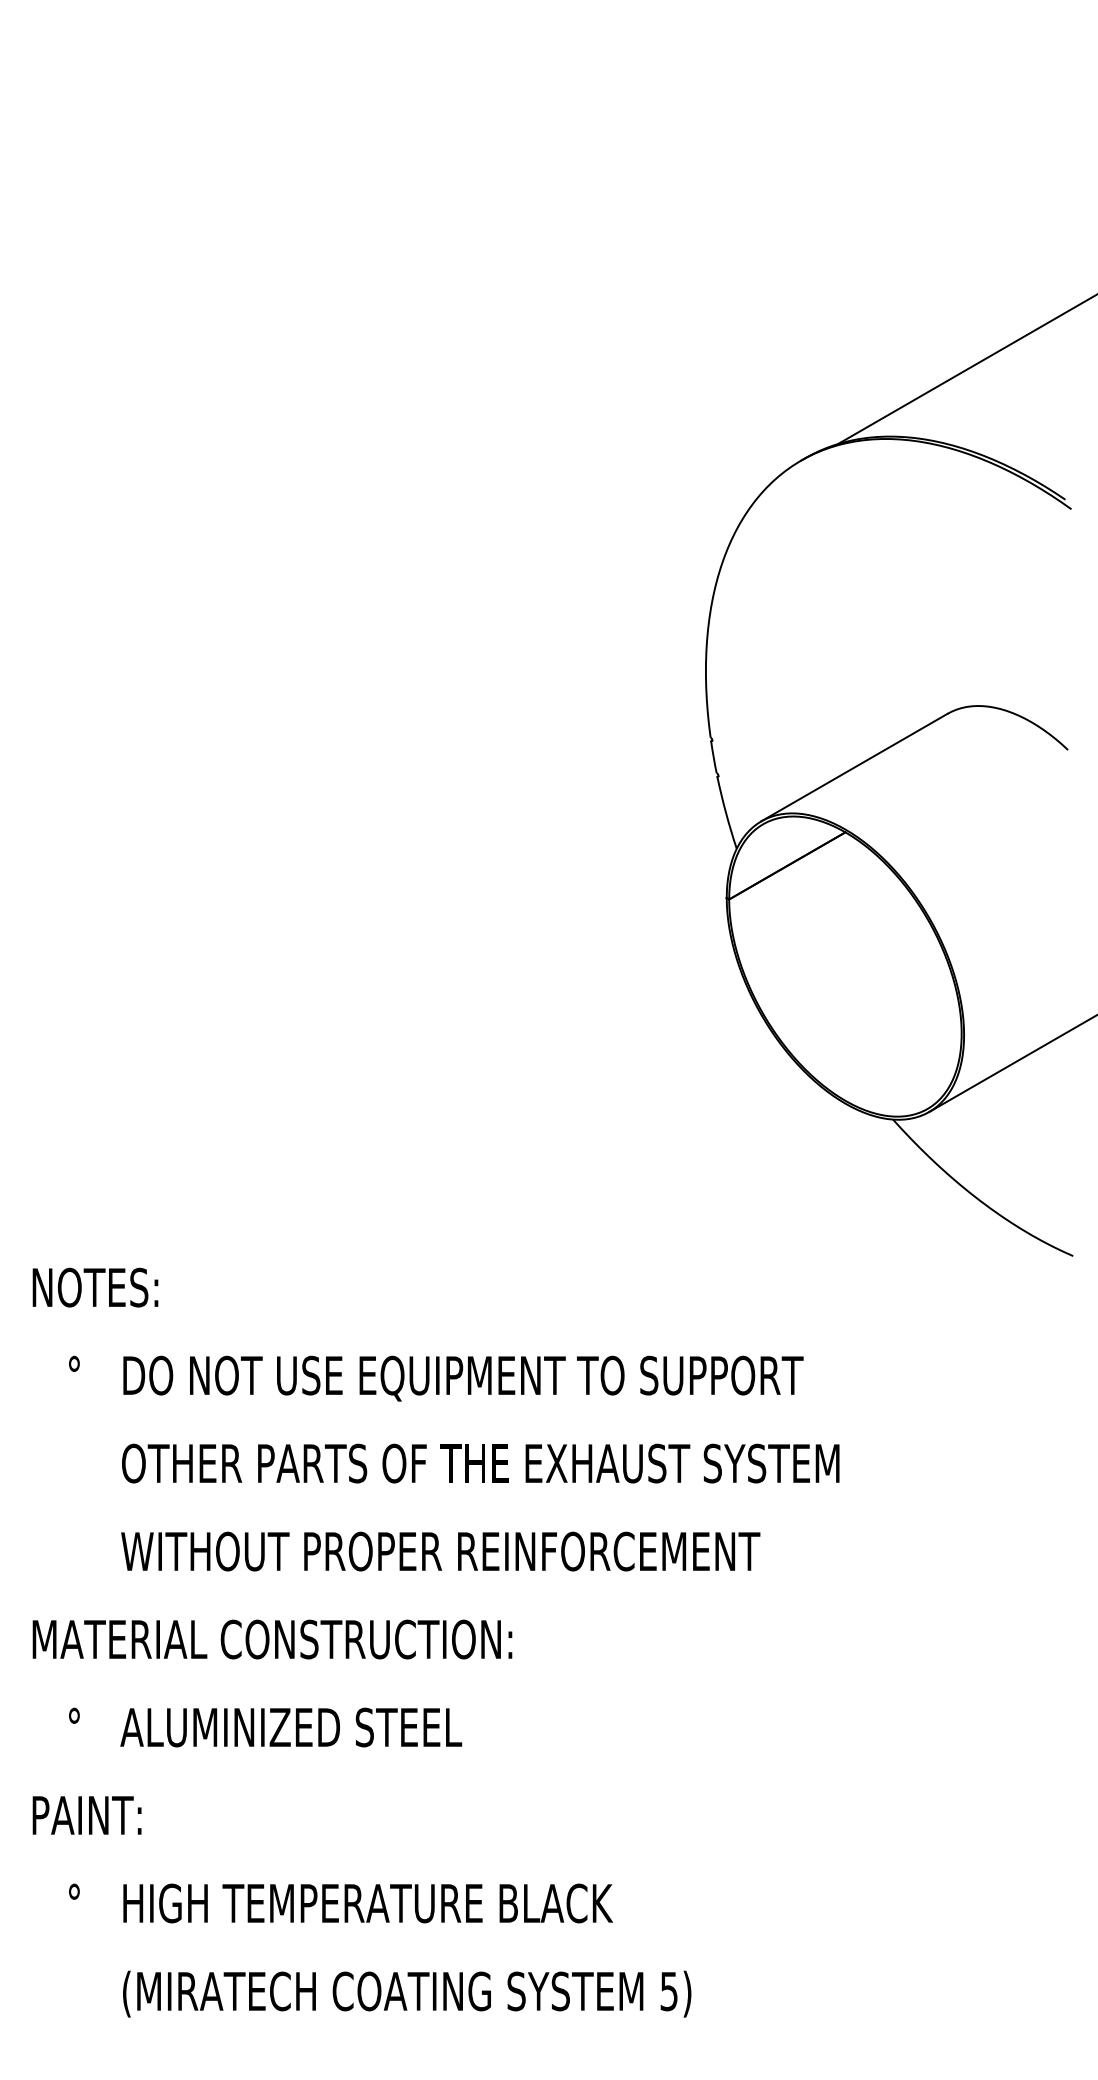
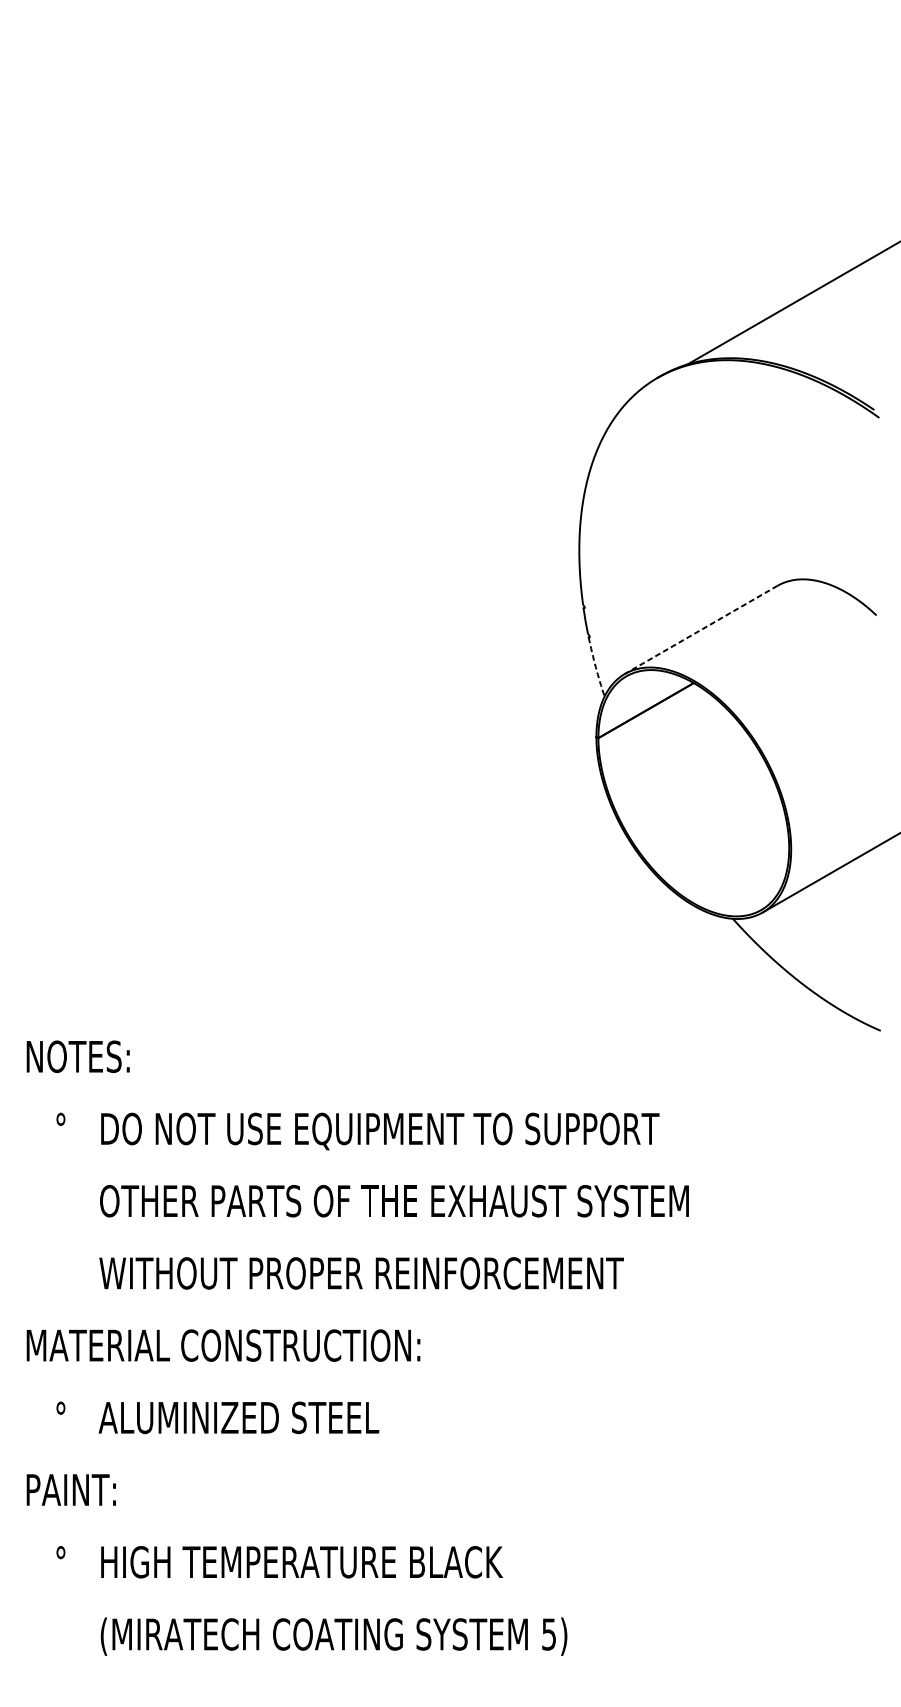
line: (854, 767) -> (701, 629), solid -> dashed
arc: (726, 813) -> (596, 667), solid -> dashed

